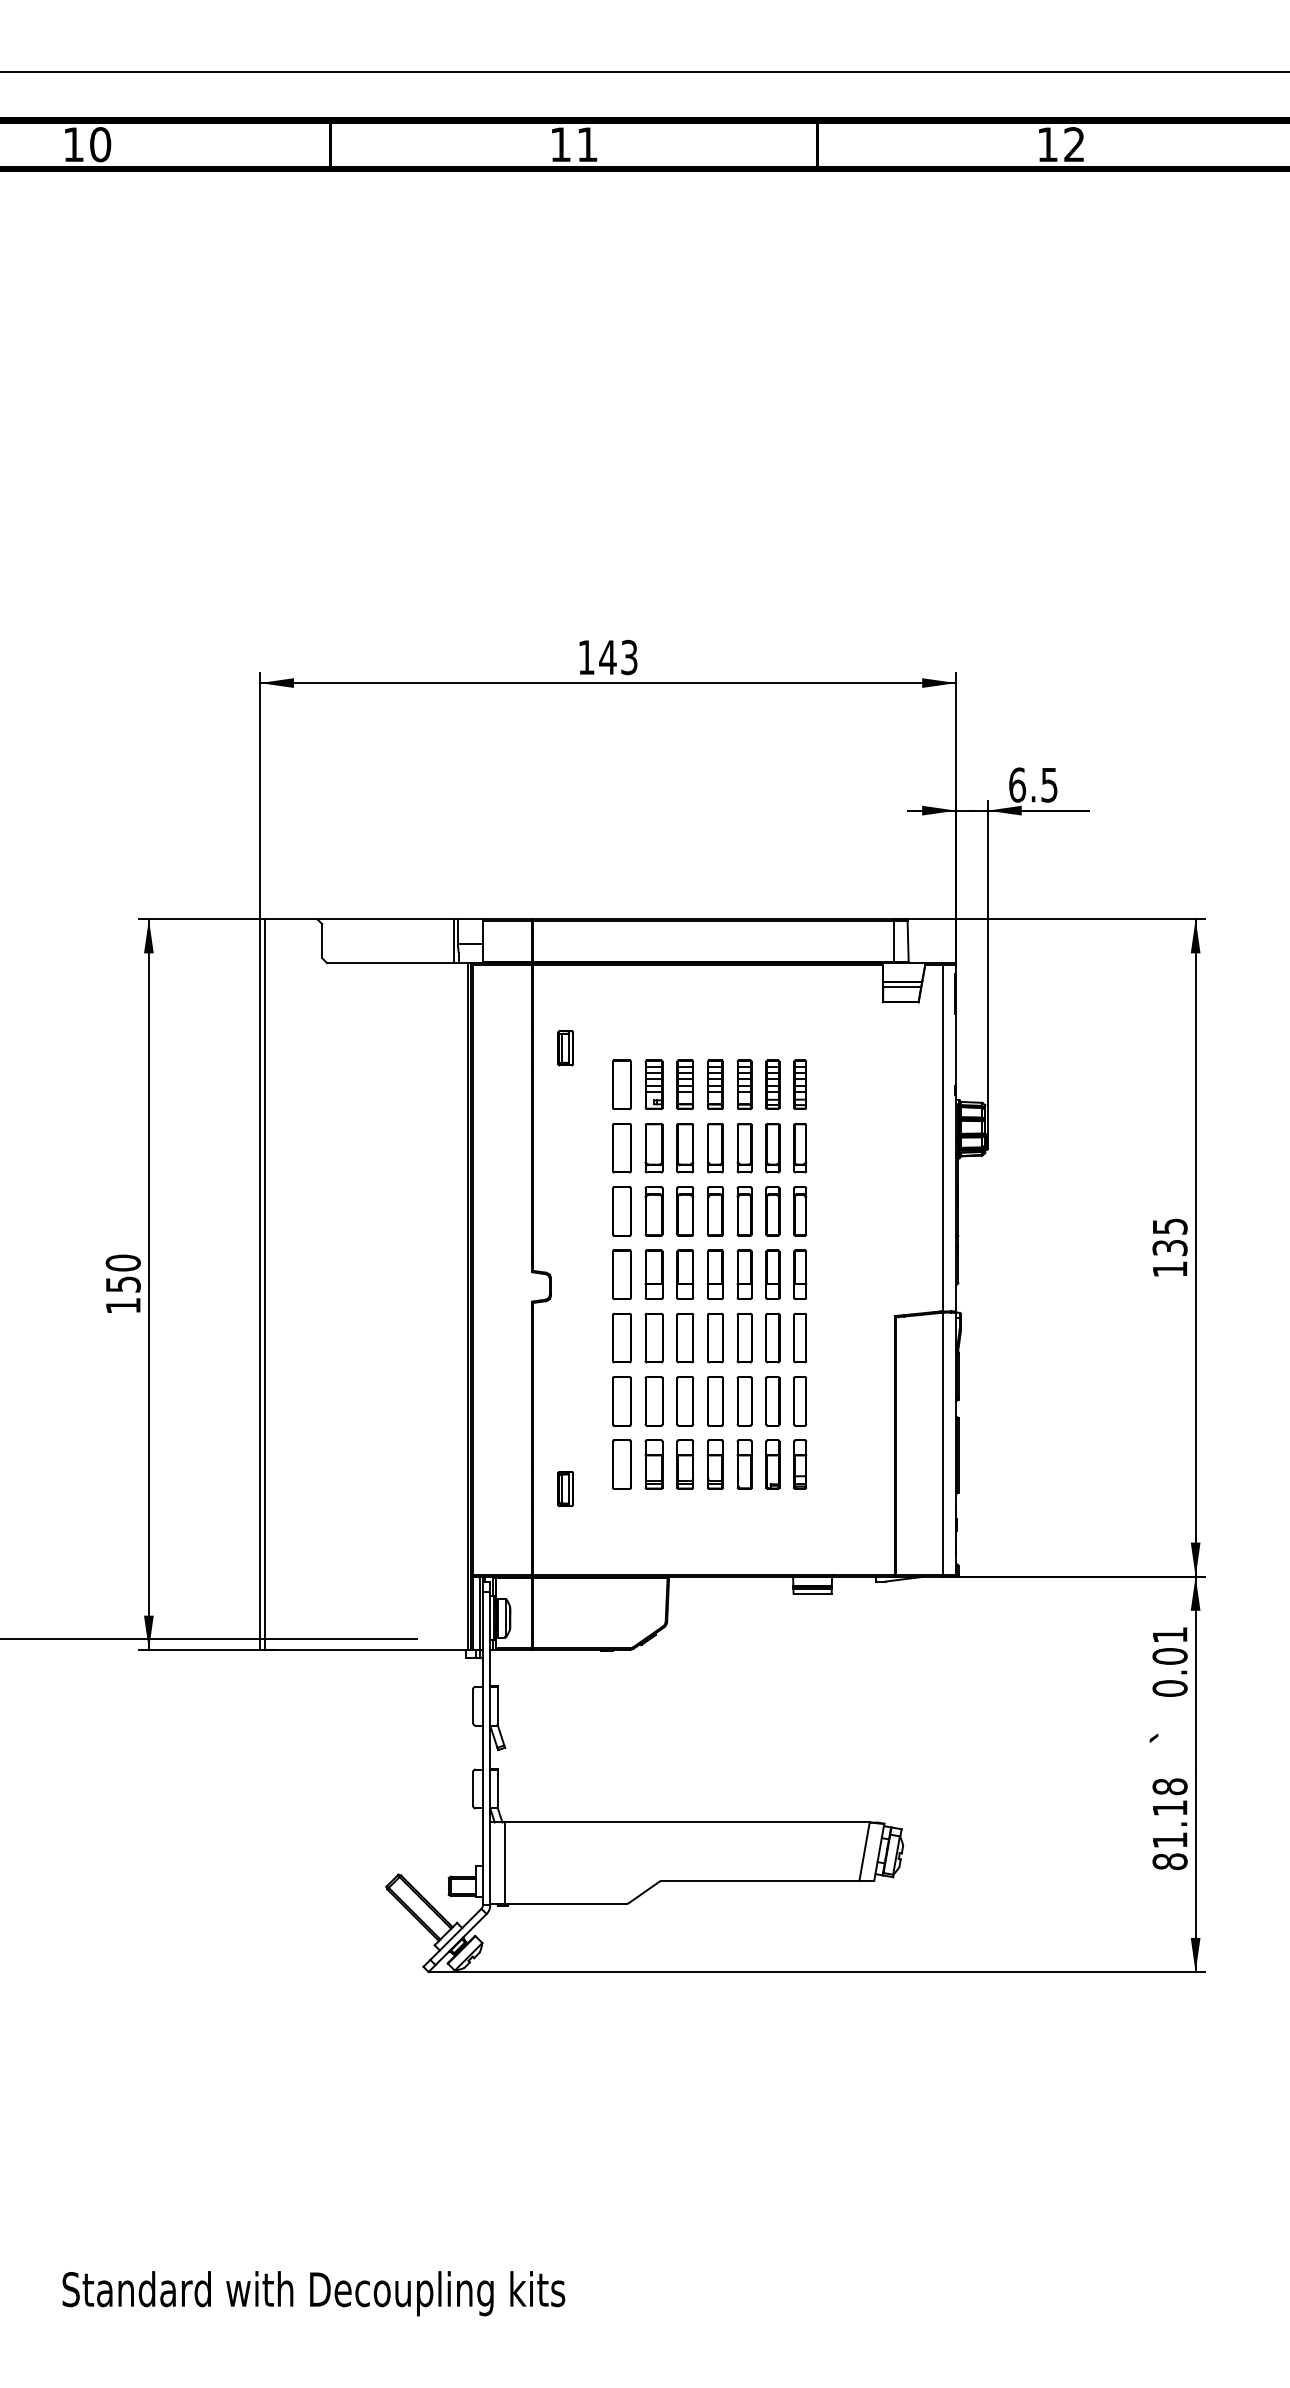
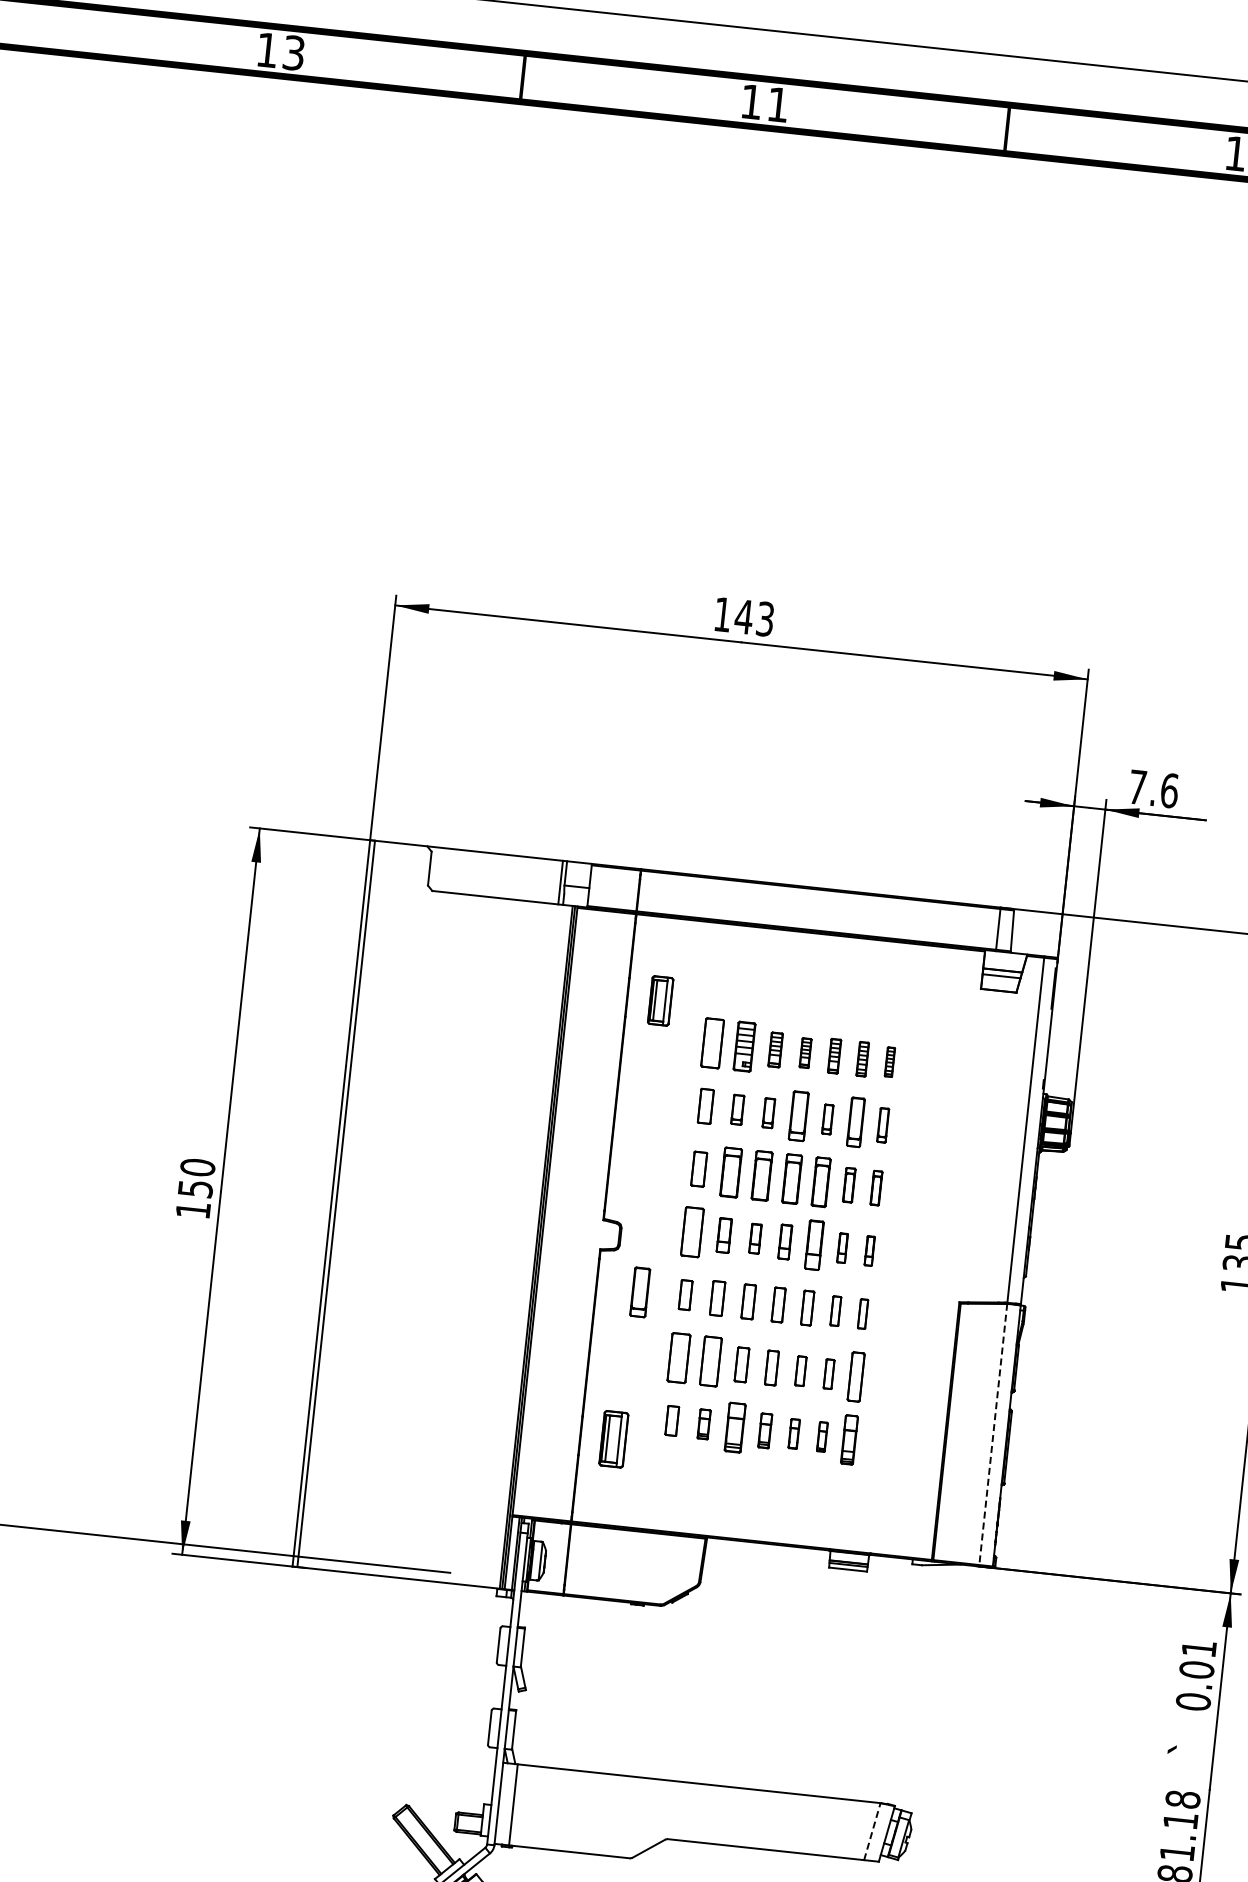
text: (100, 144) -> (294, 52), 10 -> 13
text: (1033, 784) -> (1153, 788), 6.5 -> 7.6
part: (565, 1048) -> (660, 1001), size x1.4
part: (685, 1084) -> (775, 1049), size x0.7
part: (715, 1084) -> (805, 1052), size x0.6
part: (744, 1084) -> (834, 1056), size x0.7
part: (772, 1084) -> (862, 1059), size x0.7
part: (800, 1084) -> (890, 1061), size x0.6
part: (621, 1148) -> (705, 1106), size x0.7
part: (653, 1148) -> (737, 1109), size x0.6
part: (685, 1148) -> (769, 1113), size x0.6
part: (744, 1148) -> (827, 1119), size x0.6
part: (800, 1148) -> (883, 1125), size x0.7
part: (621, 1211) -> (698, 1169), size x0.7
part: (772, 1211) -> (848, 1185), size x0.7
part: (800, 1211) -> (876, 1188), size x0.7
part: (653, 1274) -> (723, 1235), size x0.7
part: (685, 1274) -> (755, 1238), size x0.6
part: (714, 1274) -> (784, 1241), size x0.7
part: (772, 1274) -> (842, 1247), size x0.6
part: (800, 1274) -> (869, 1250), size x0.6
part: (621, 1337) -> (685, 1294), size x0.6
part: (653, 1337) -> (717, 1297), size x0.7
part: (685, 1337) -> (748, 1301), size x0.7
part: (715, 1337) -> (778, 1304), size x0.7
part: (744, 1337) -> (807, 1307), size x0.7
part: (772, 1337) -> (835, 1310), size x0.6
part: (800, 1337) -> (863, 1313), size x0.6
part: (575, 1340) -> (639, 1292), added
part: (685, 1401) -> (742, 1364), size x0.7
part: (715, 1401) -> (771, 1368), size x0.7
part: (744, 1401) -> (800, 1371), size x0.6
part: (772, 1401) -> (828, 1374), size x0.6
line: (942, 1445) -> (993, 1436), solid -> dashed
part: (621, 1464) -> (671, 1420), size x0.6
part: (653, 1464) -> (703, 1424), size x0.6
part: (715, 1464) -> (765, 1430), size x0.7
part: (744, 1464) -> (794, 1433), size x0.6
part: (772, 1464) -> (821, 1436), size x0.6
part: (565, 1488) -> (613, 1438), size x1.6
line: (864, 1851) -> (872, 1831), solid -> dashed

